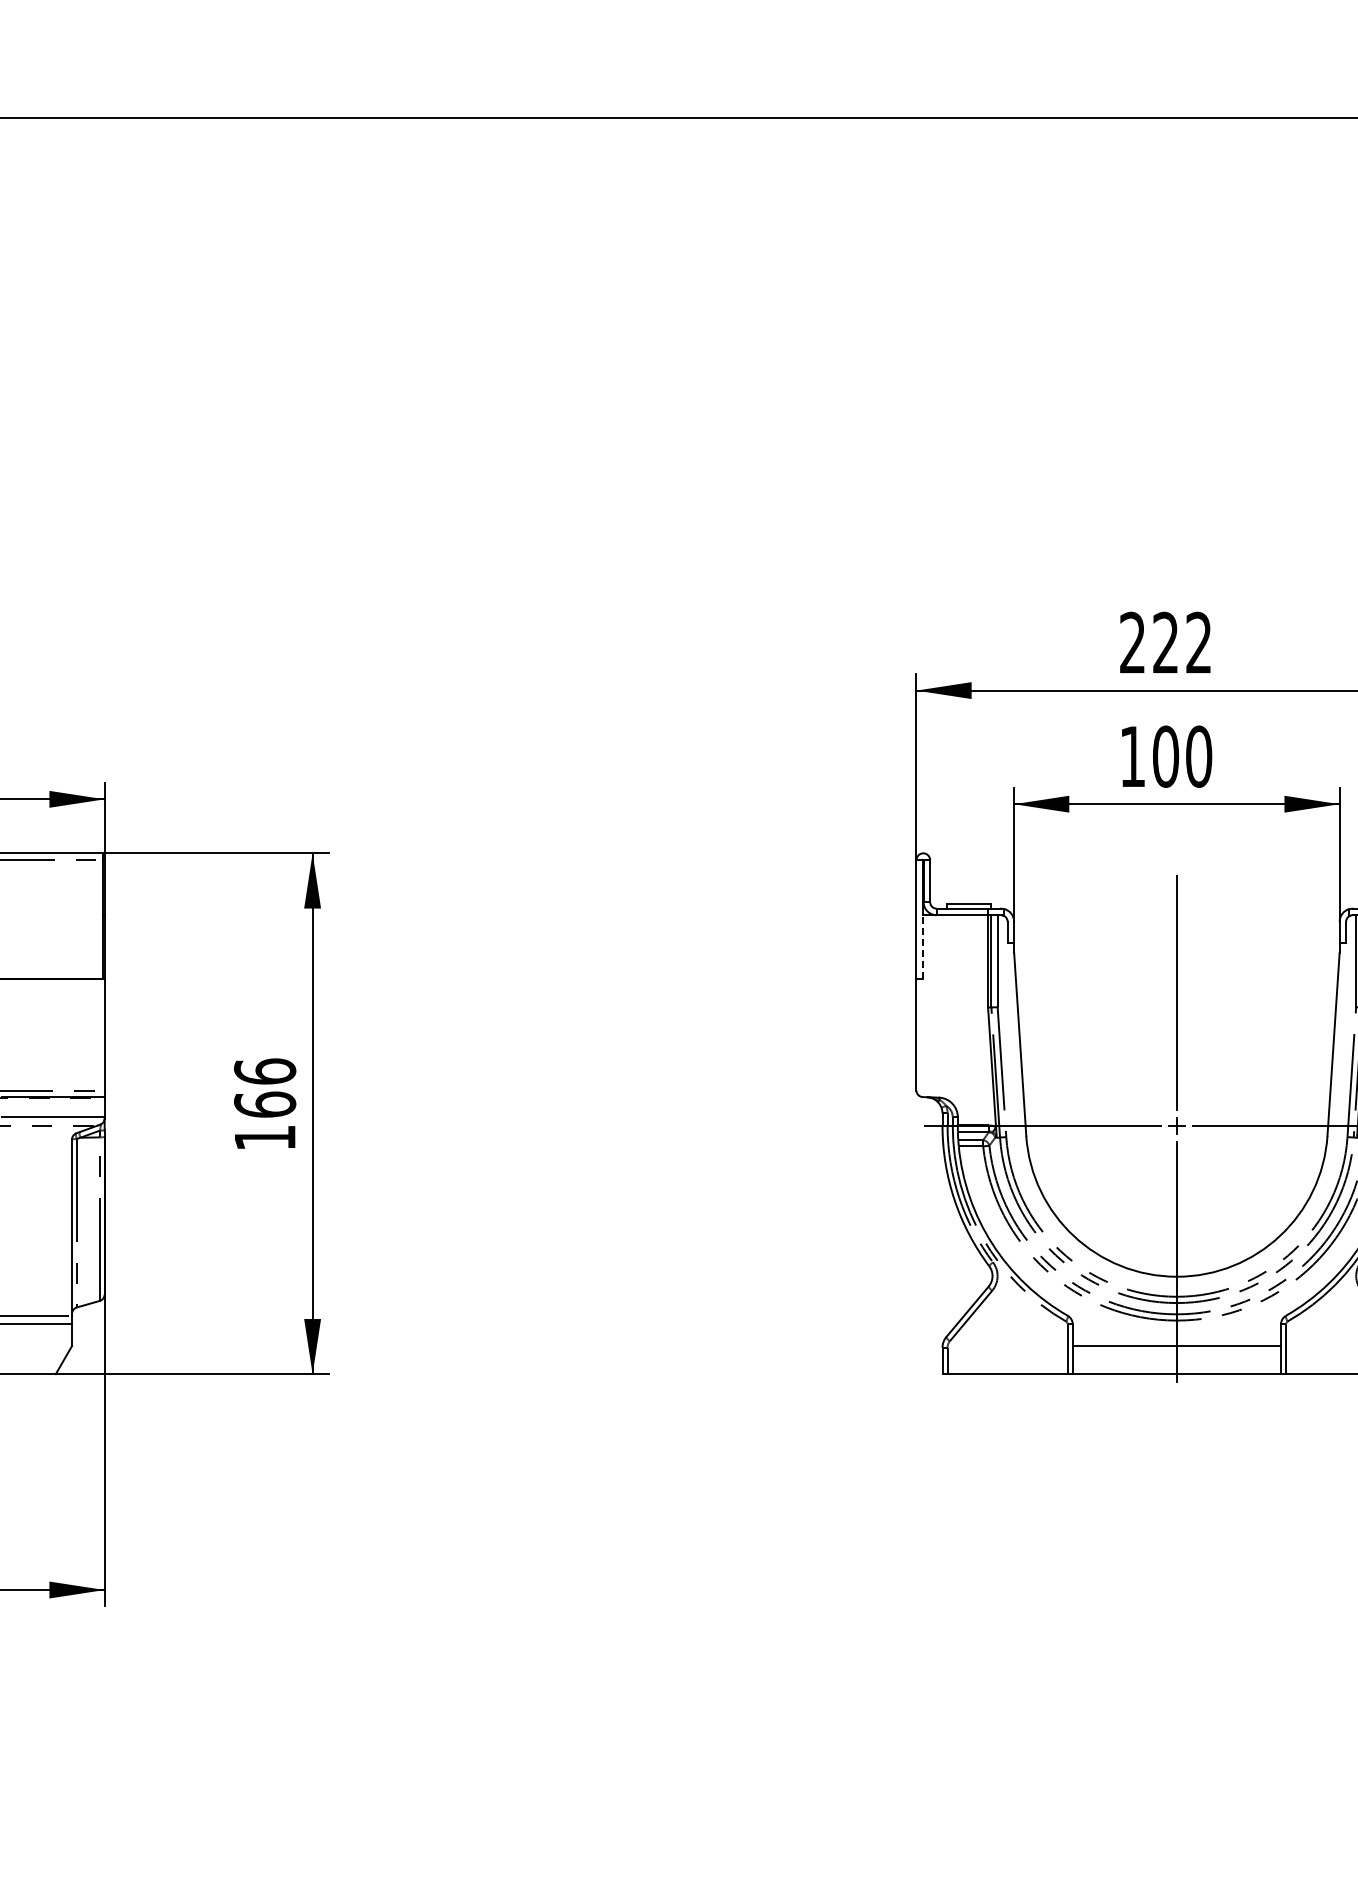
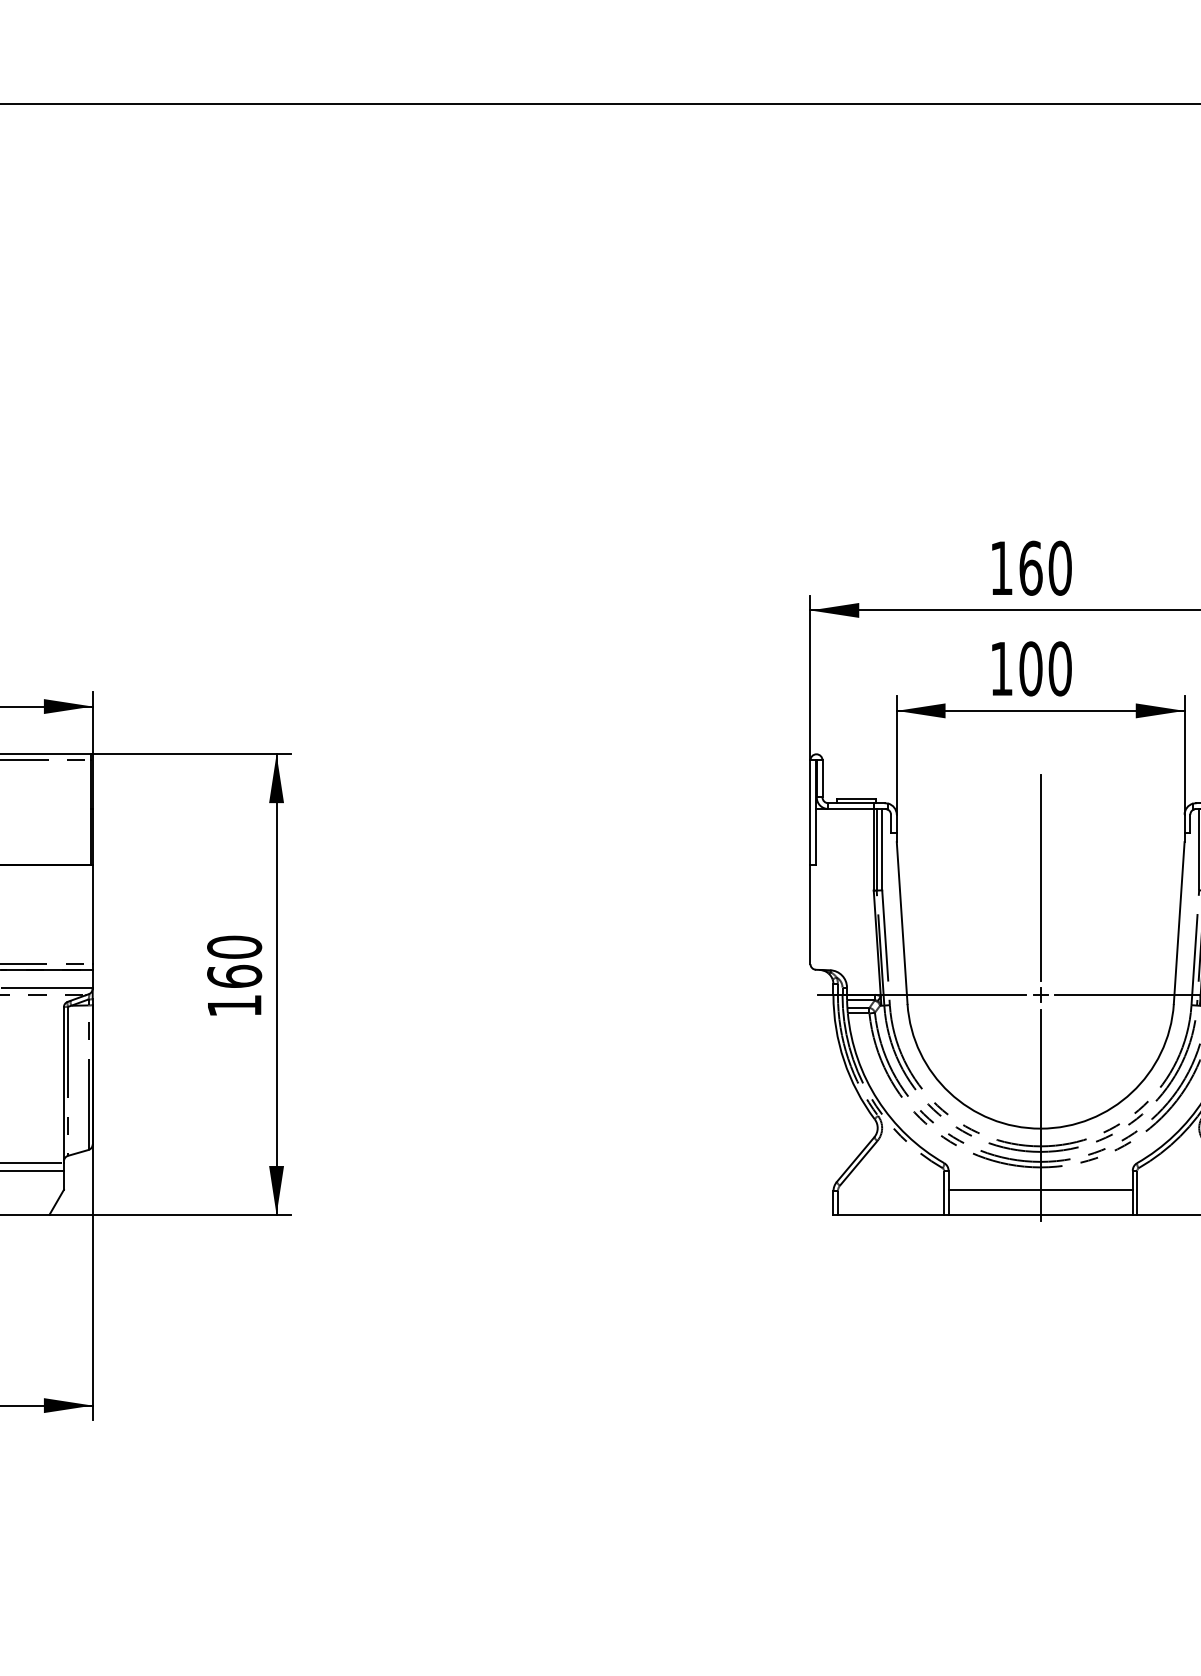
text: (1166, 642) -> (1031, 567), 222 -> 160
line: (922, 946) -> (815, 836), dashed -> solid
text: (265, 1071) -> (234, 947), 166 -> 160

